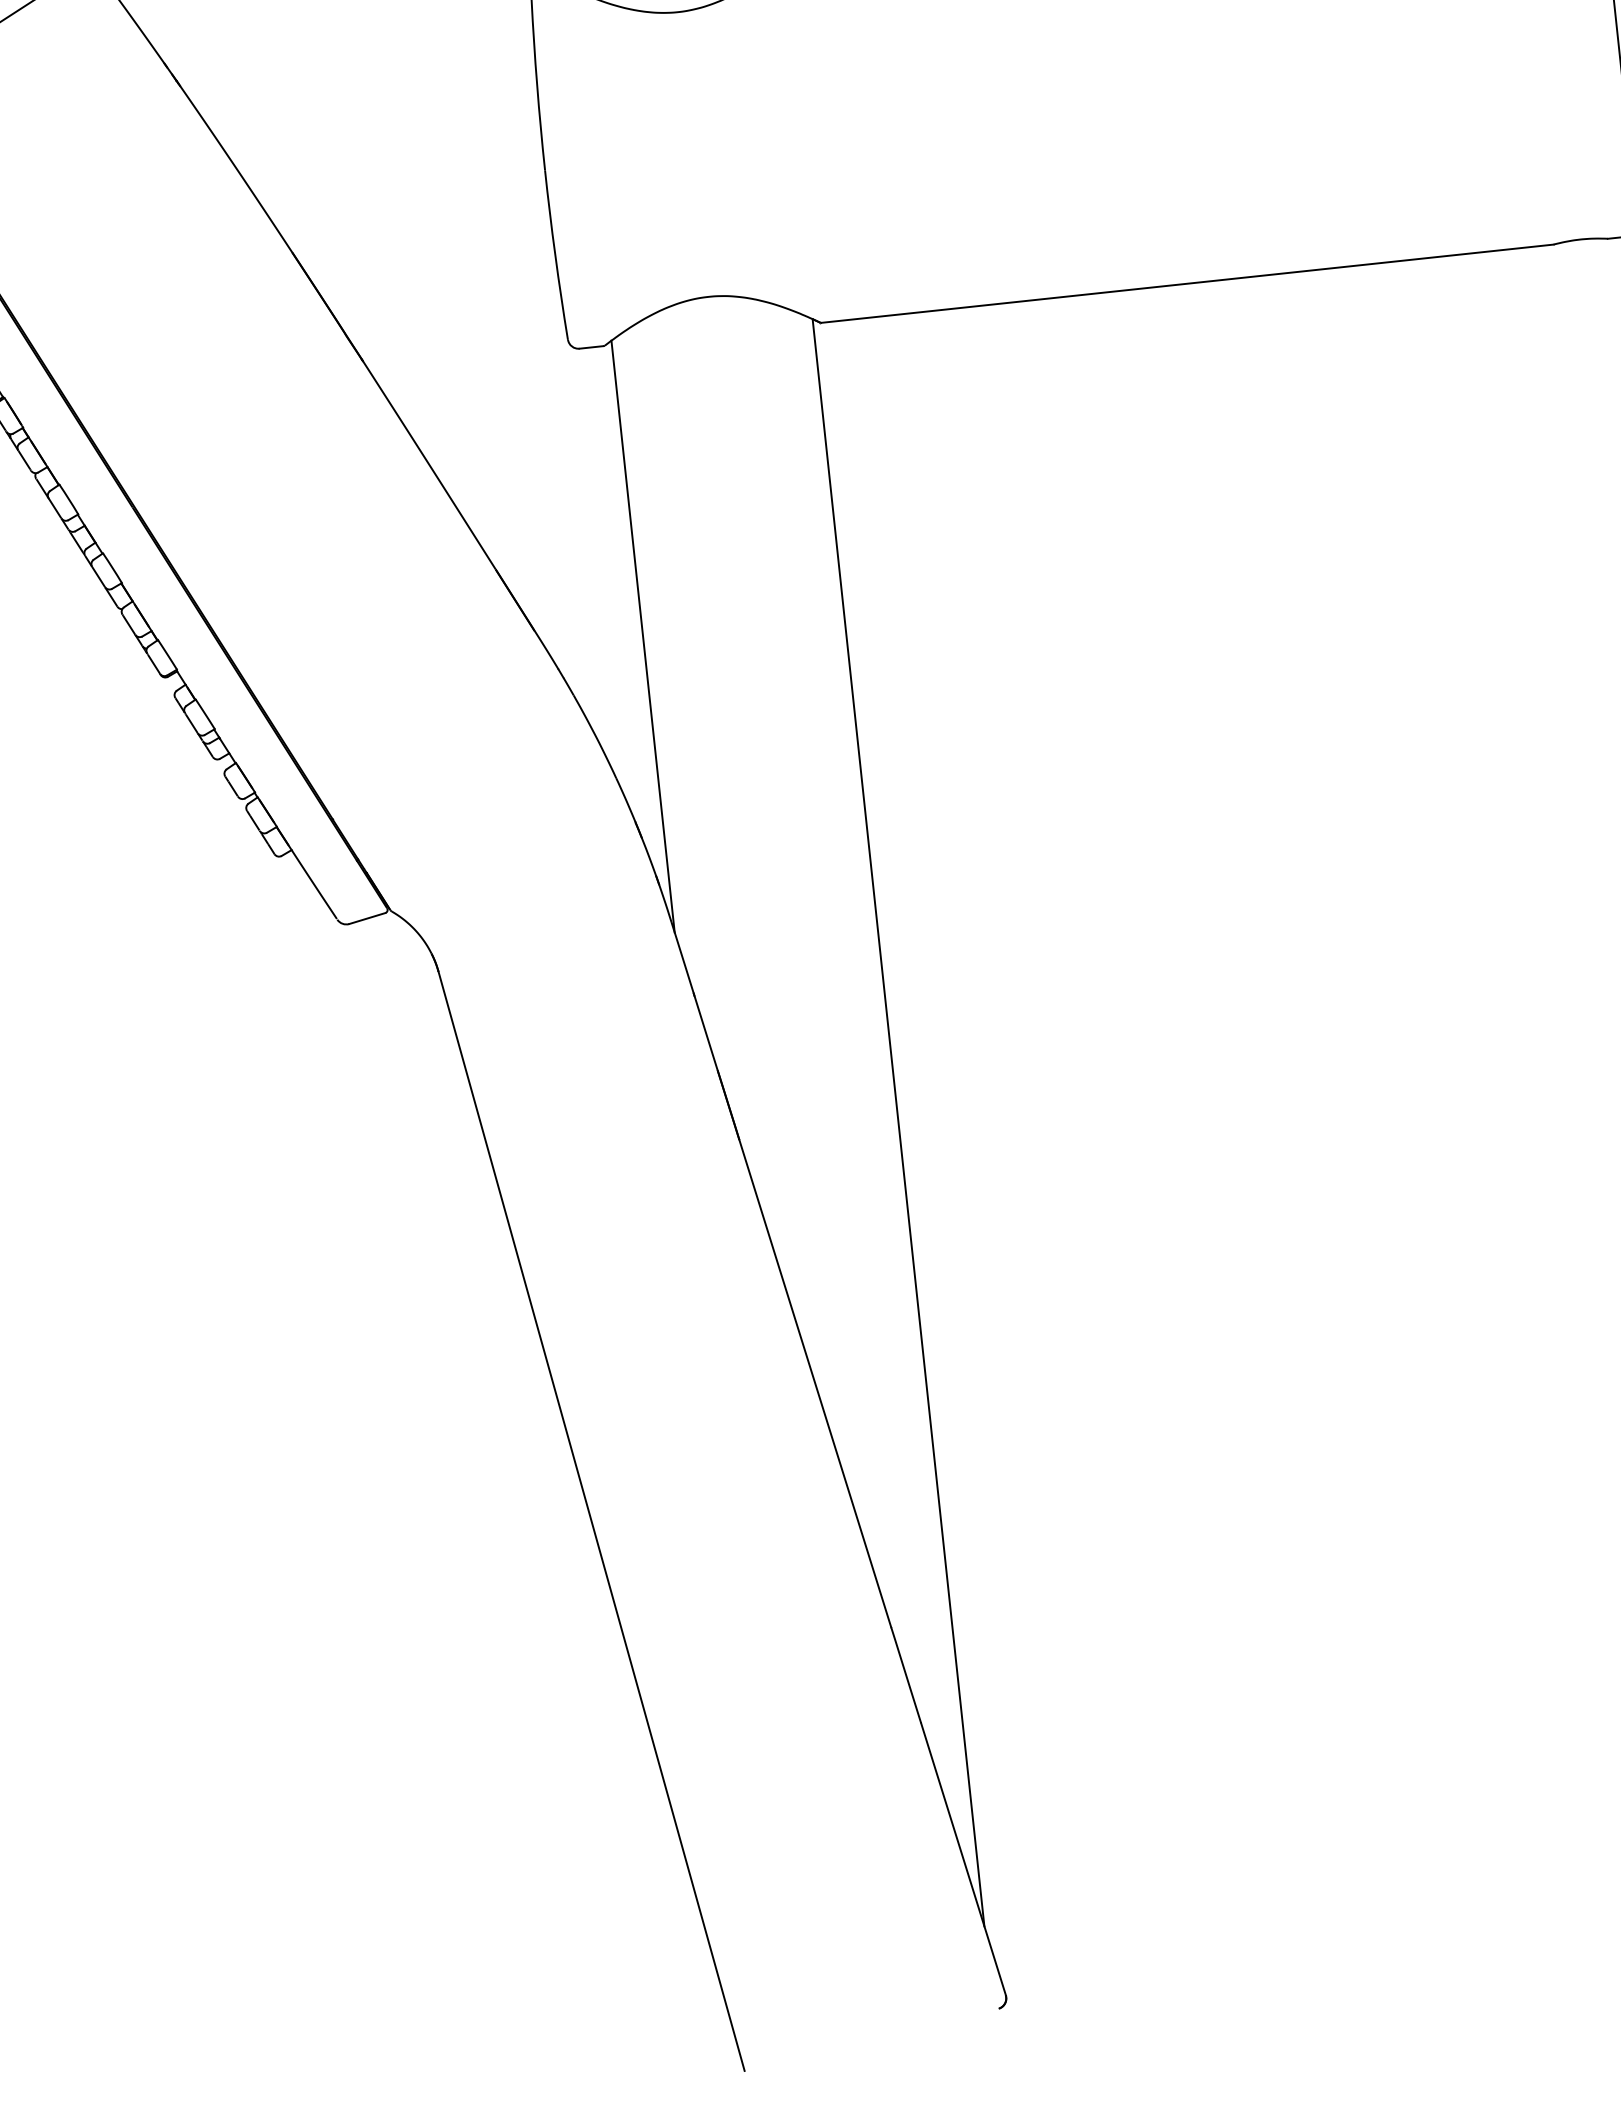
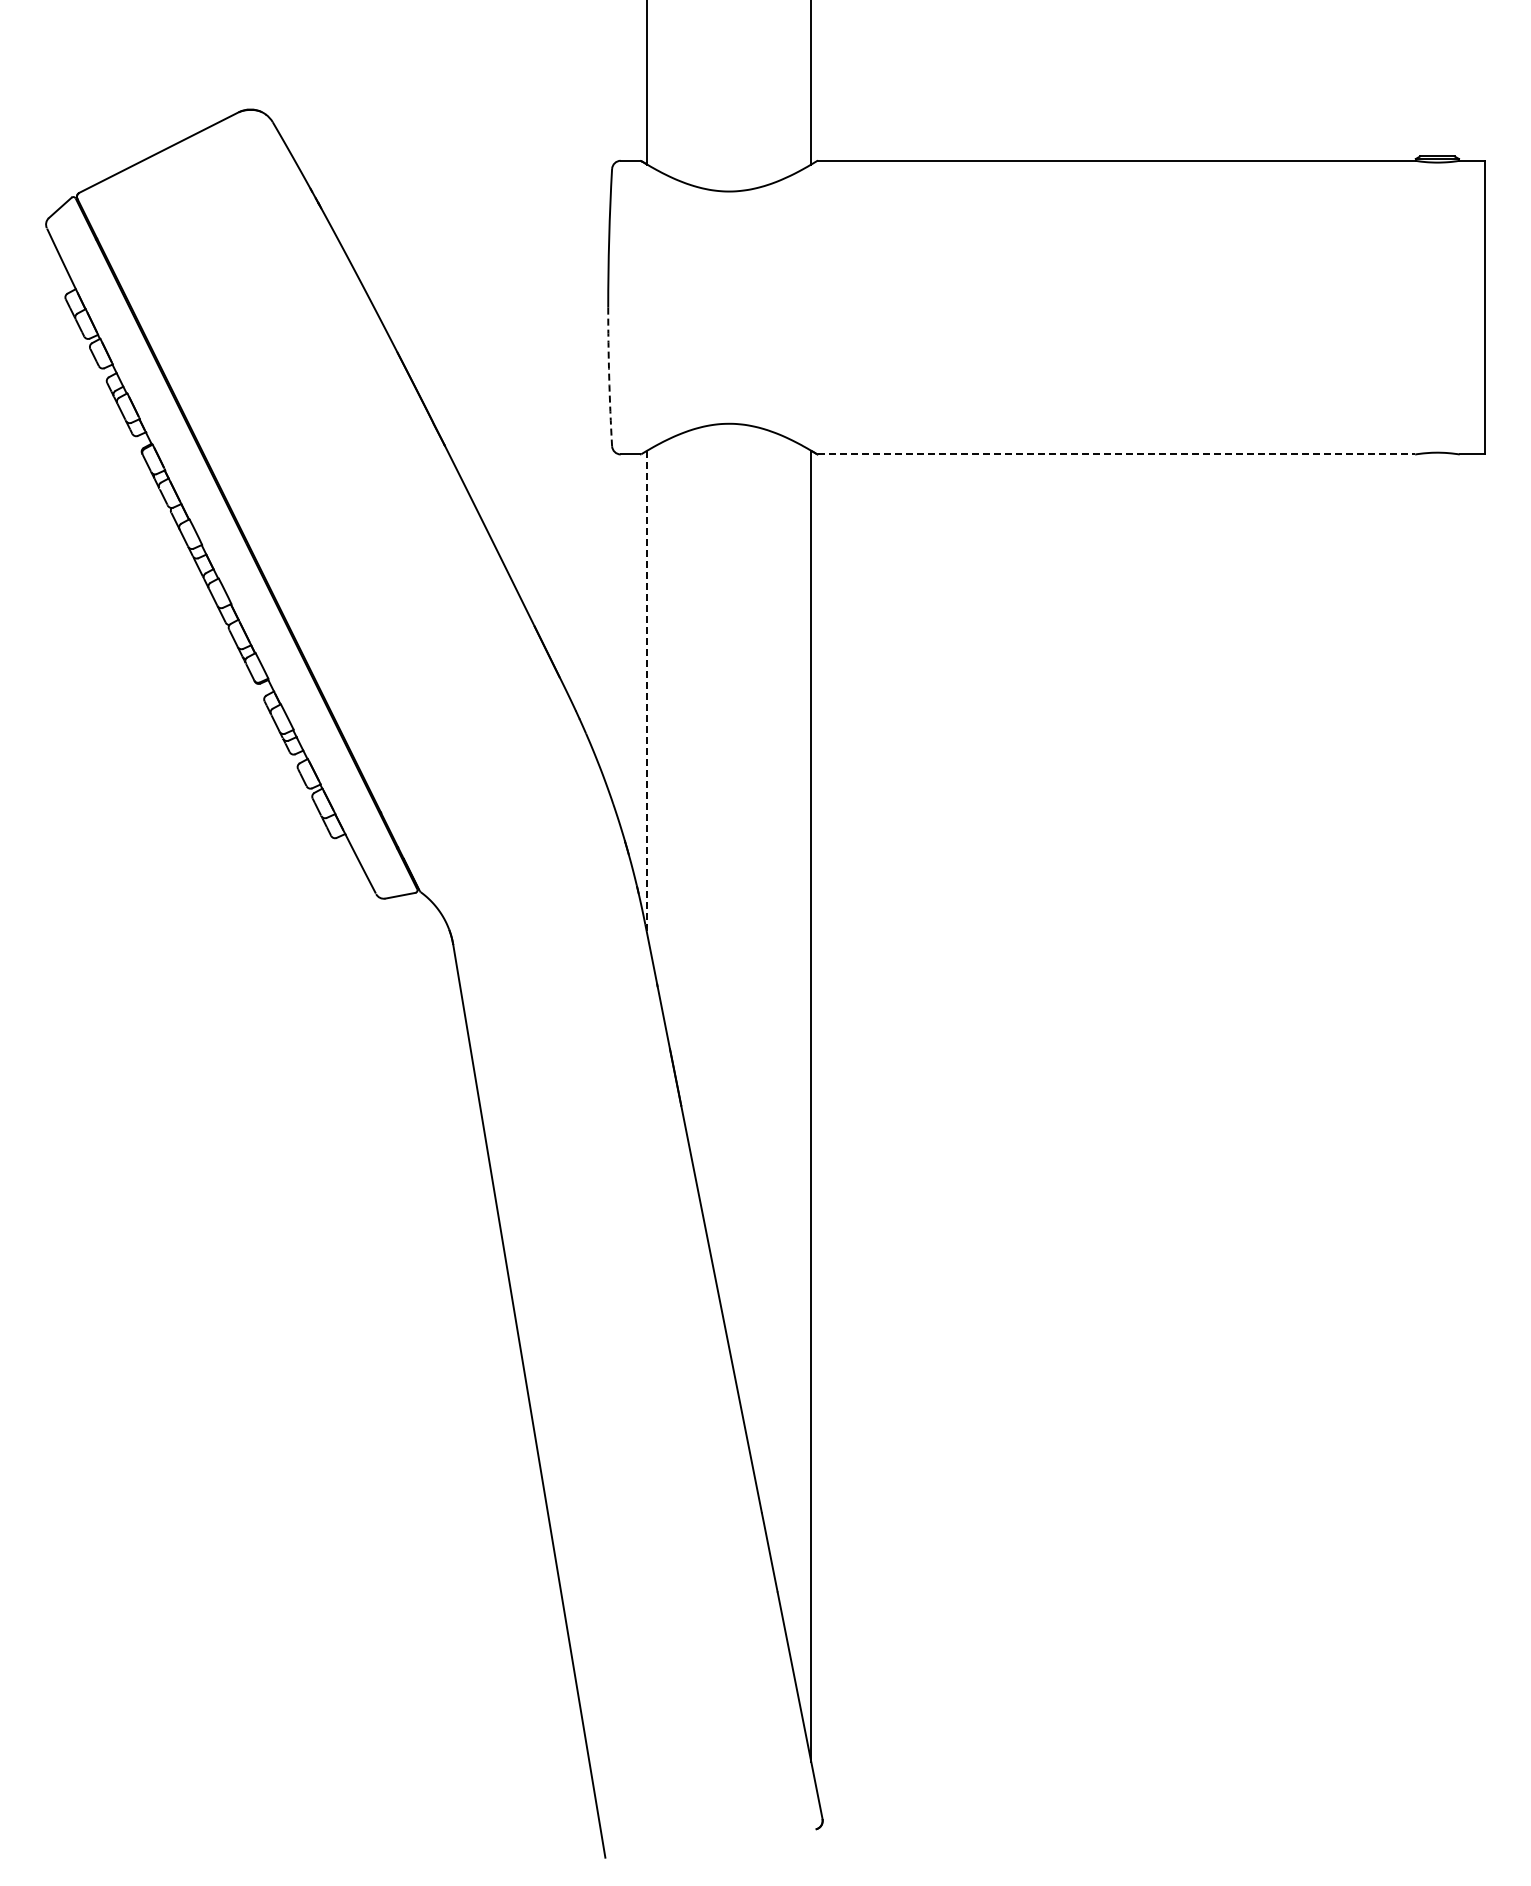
arc: (555, 255) -> (609, 377), solid -> dashed
line: (1187, 283) -> (1116, 454), solid -> dashed
line: (643, 636) -> (647, 692), solid -> dashed

